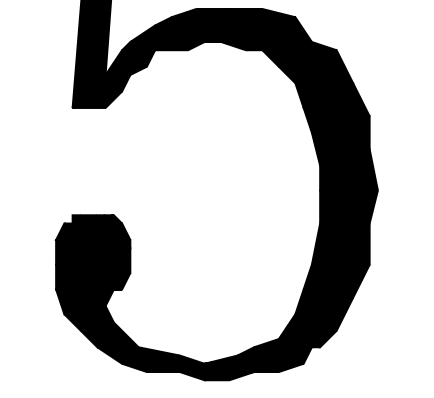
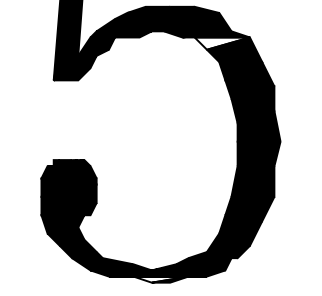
fill: (299, 58) -> (222, 43), removed
fill: (216, 376) -> (160, 279), removed

